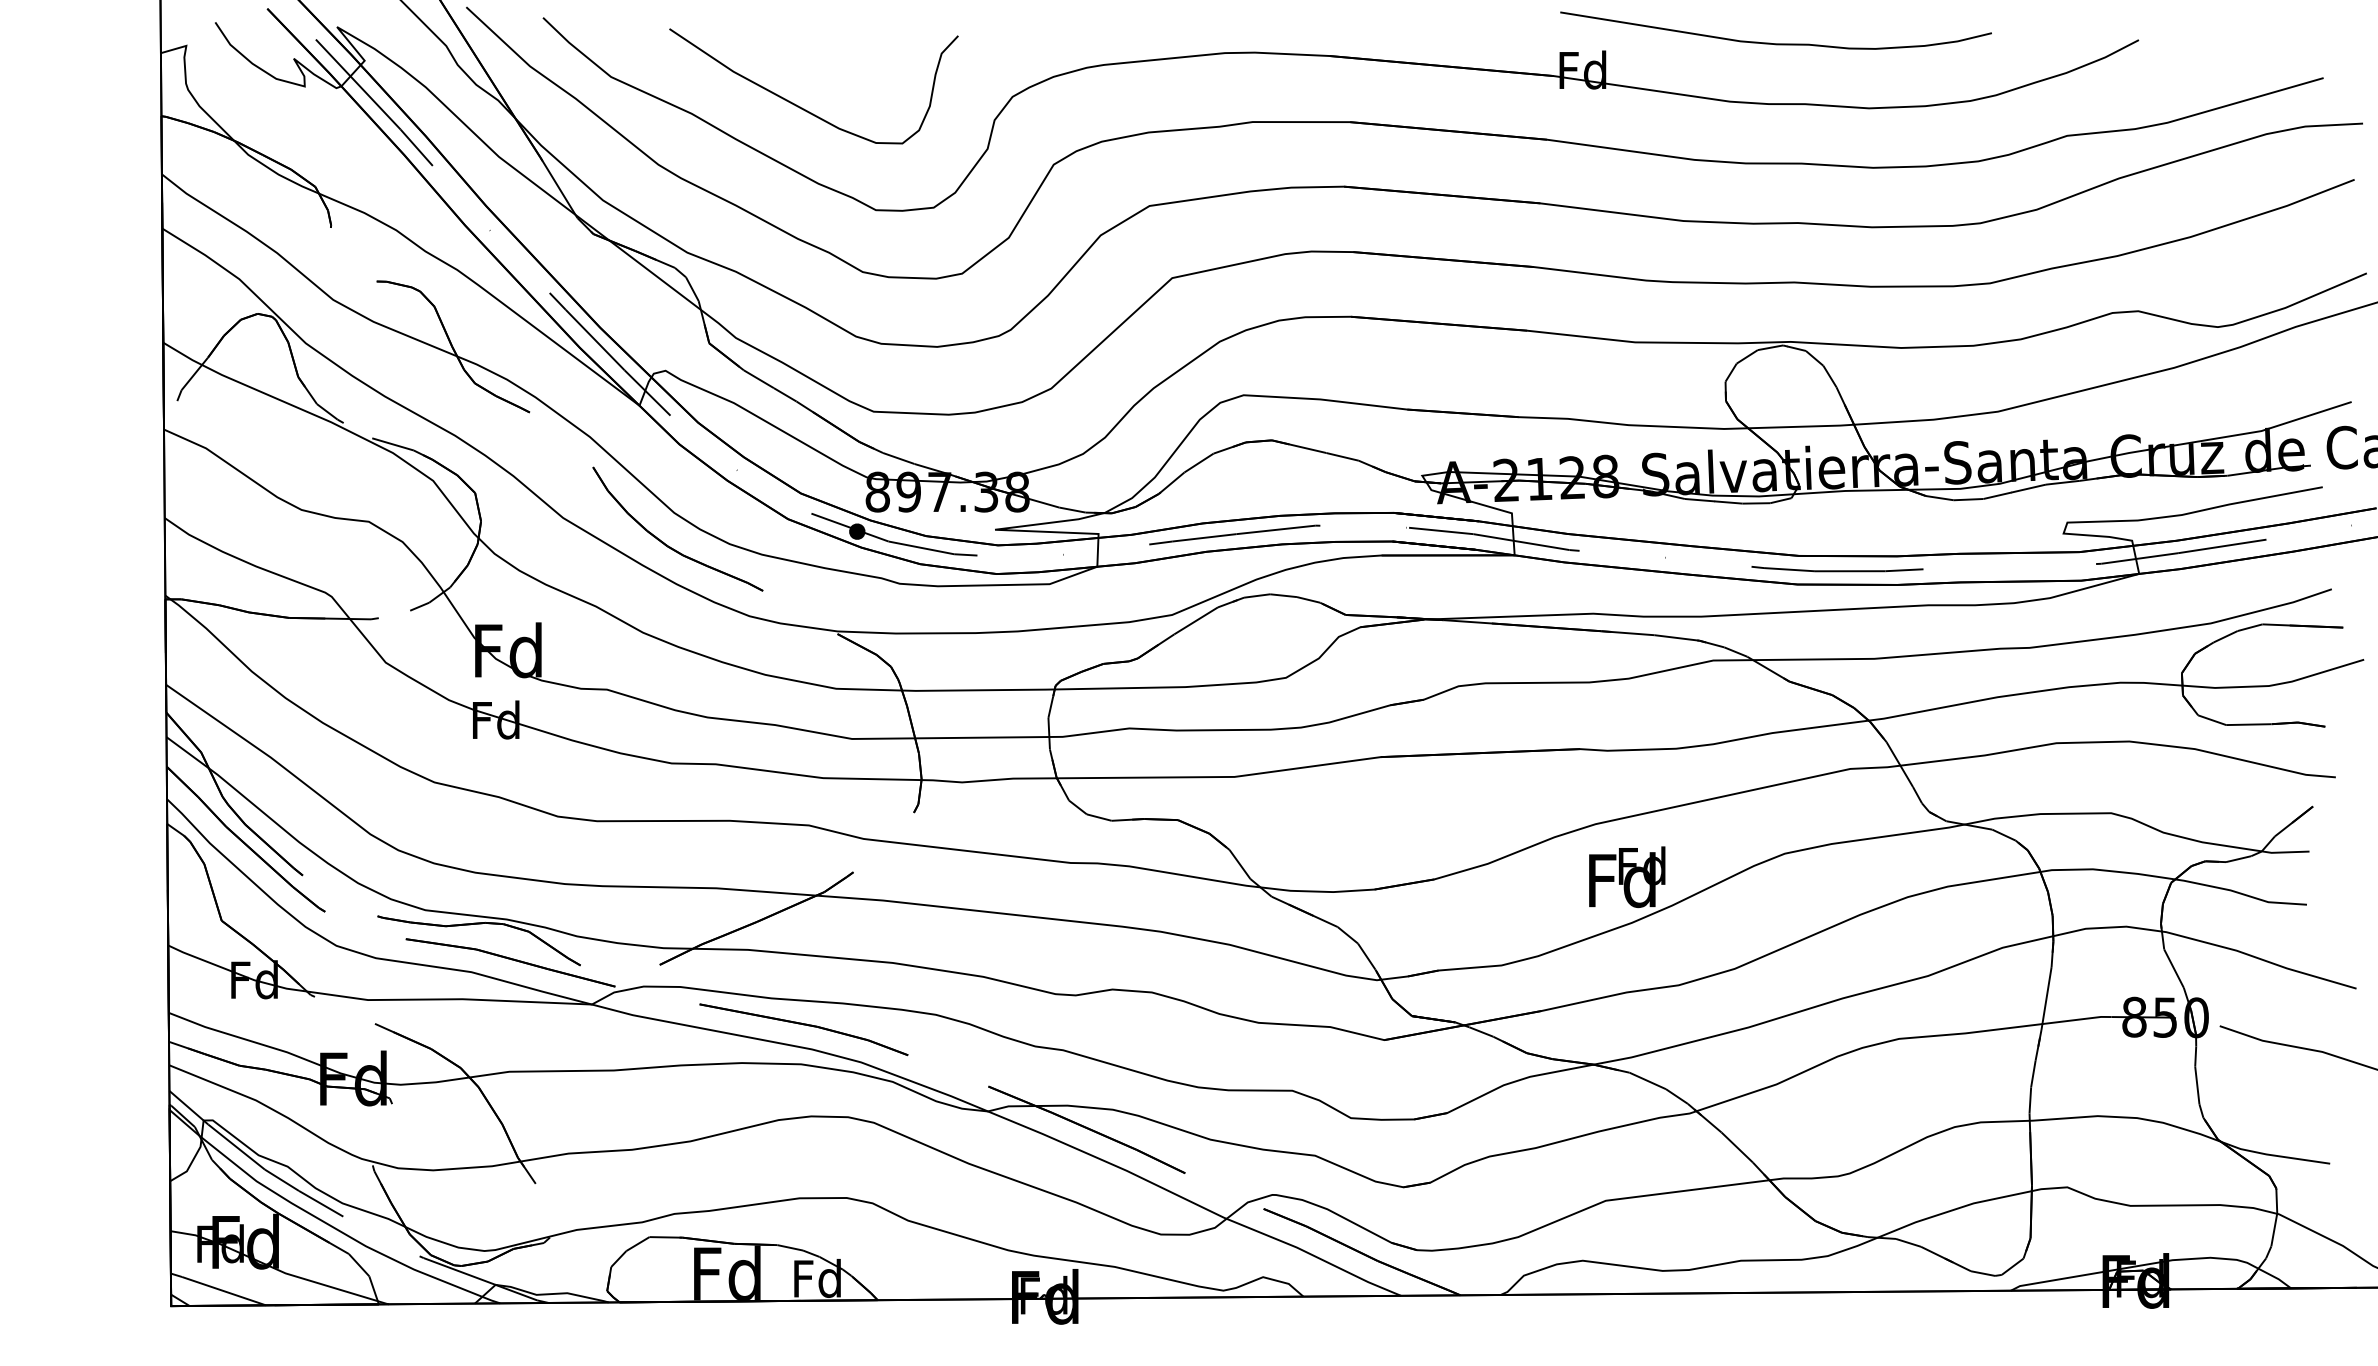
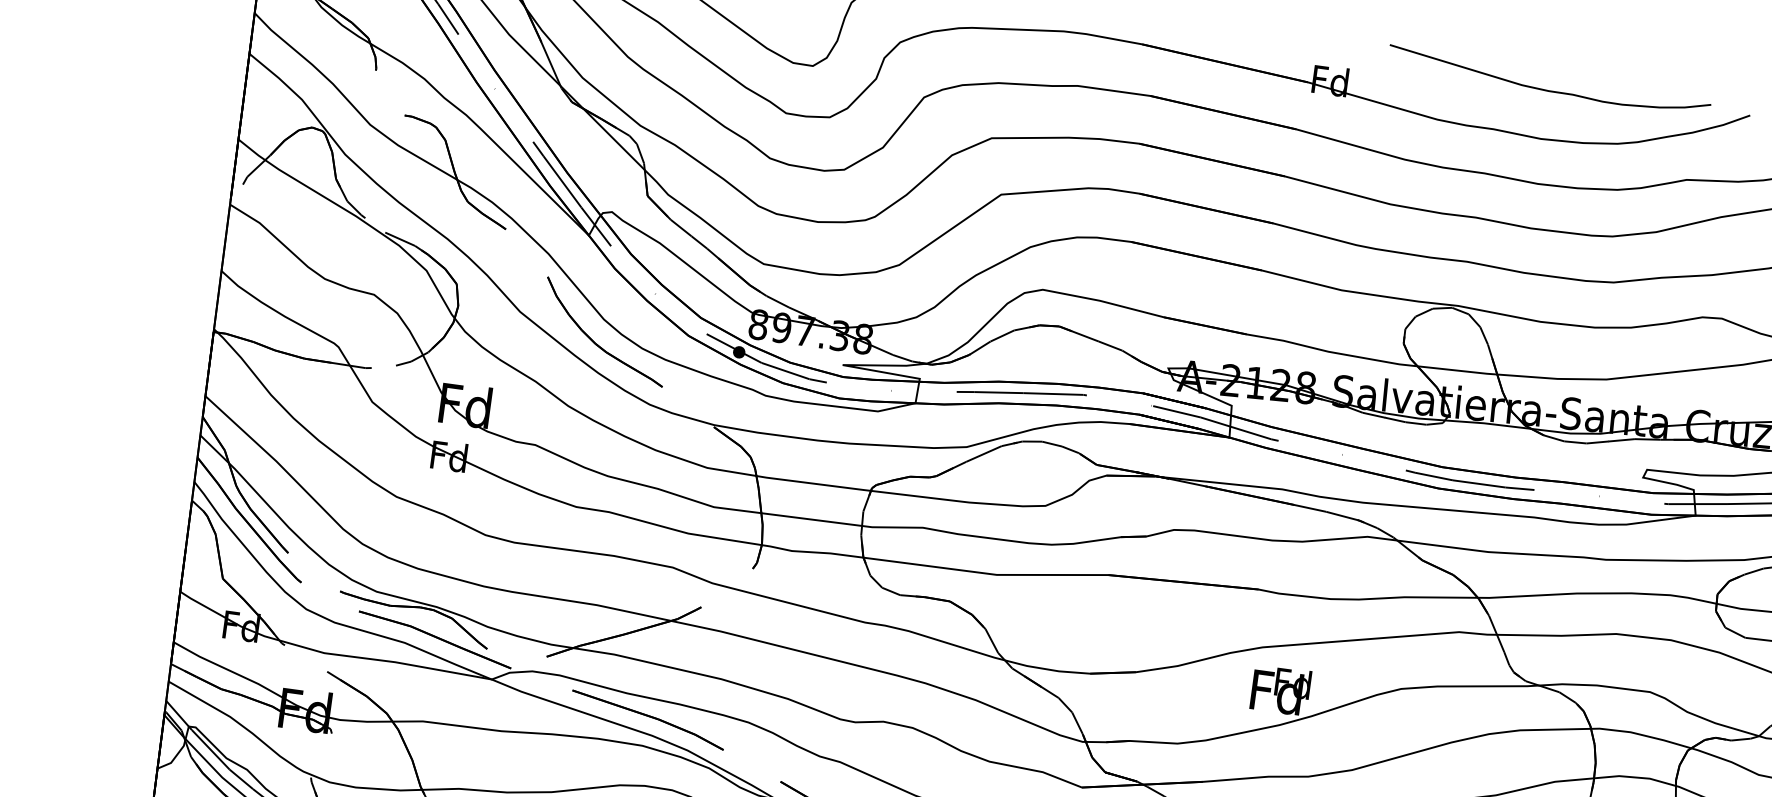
curve: (1770, 42) -> (1544, 89), moved

